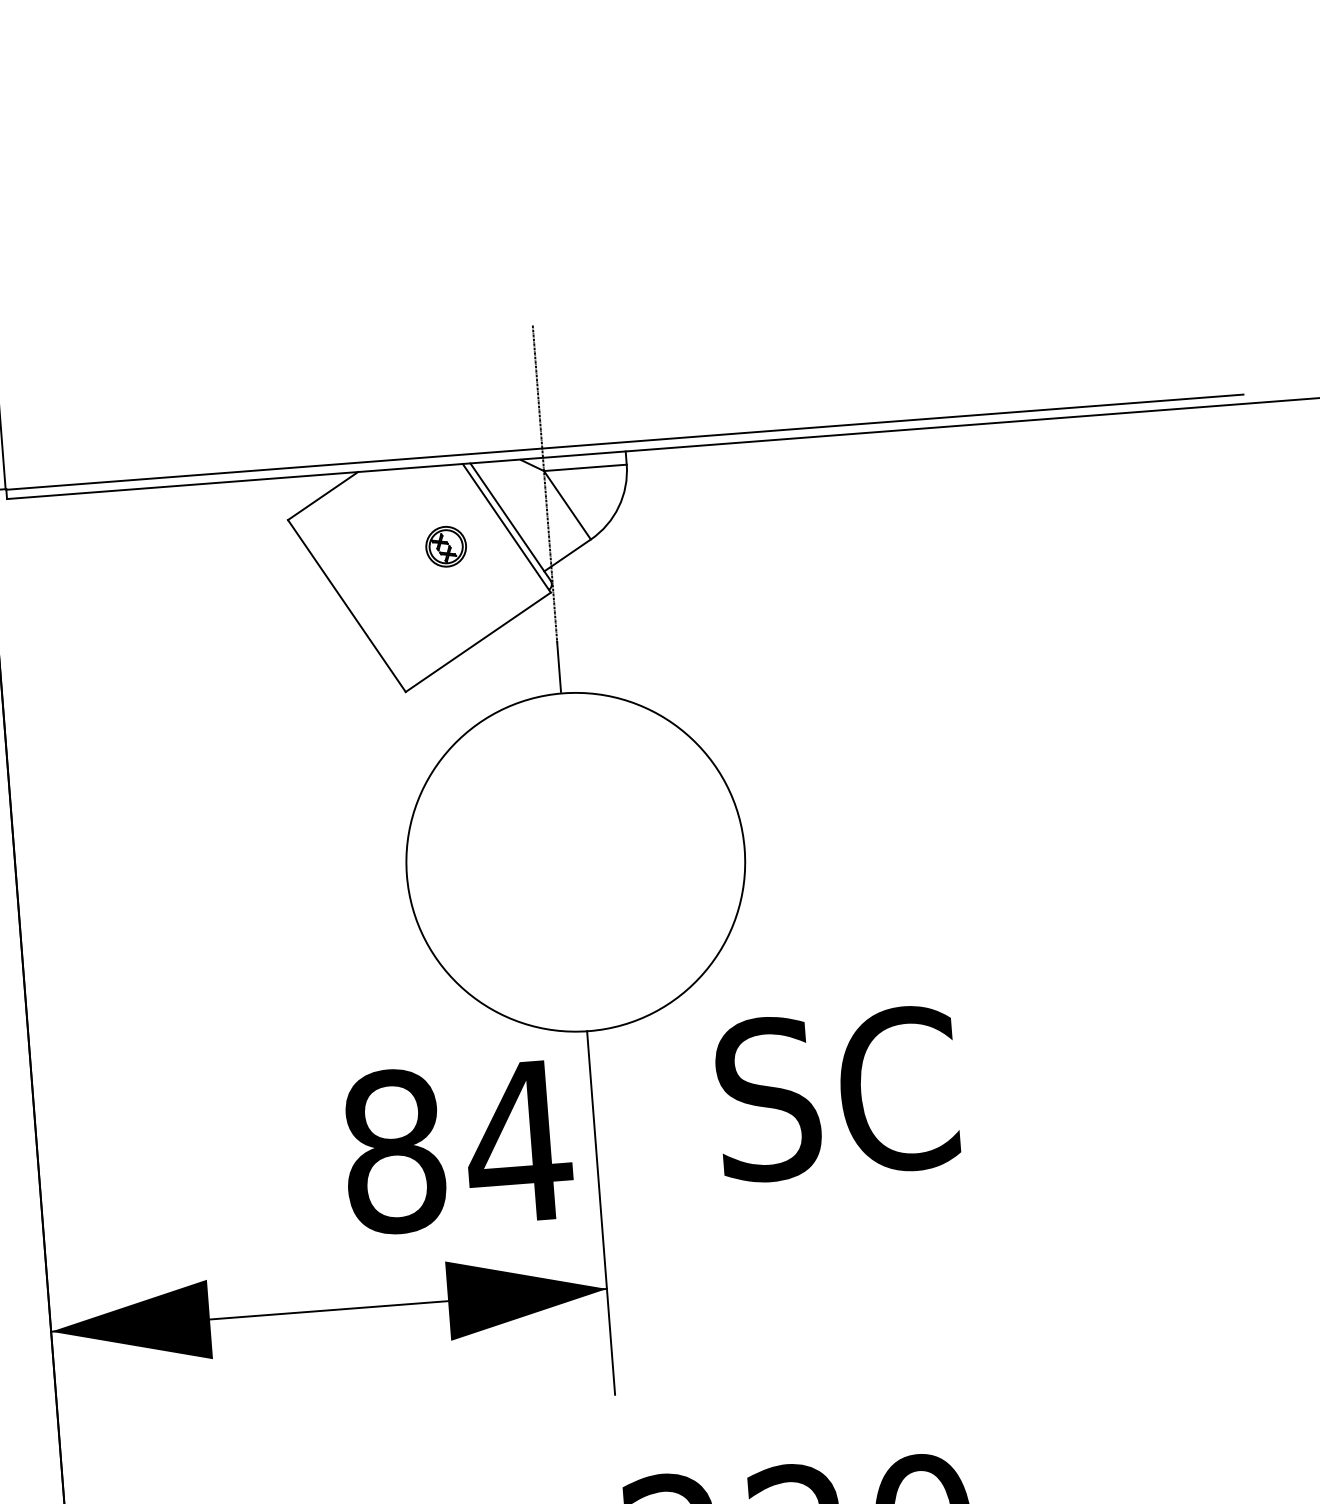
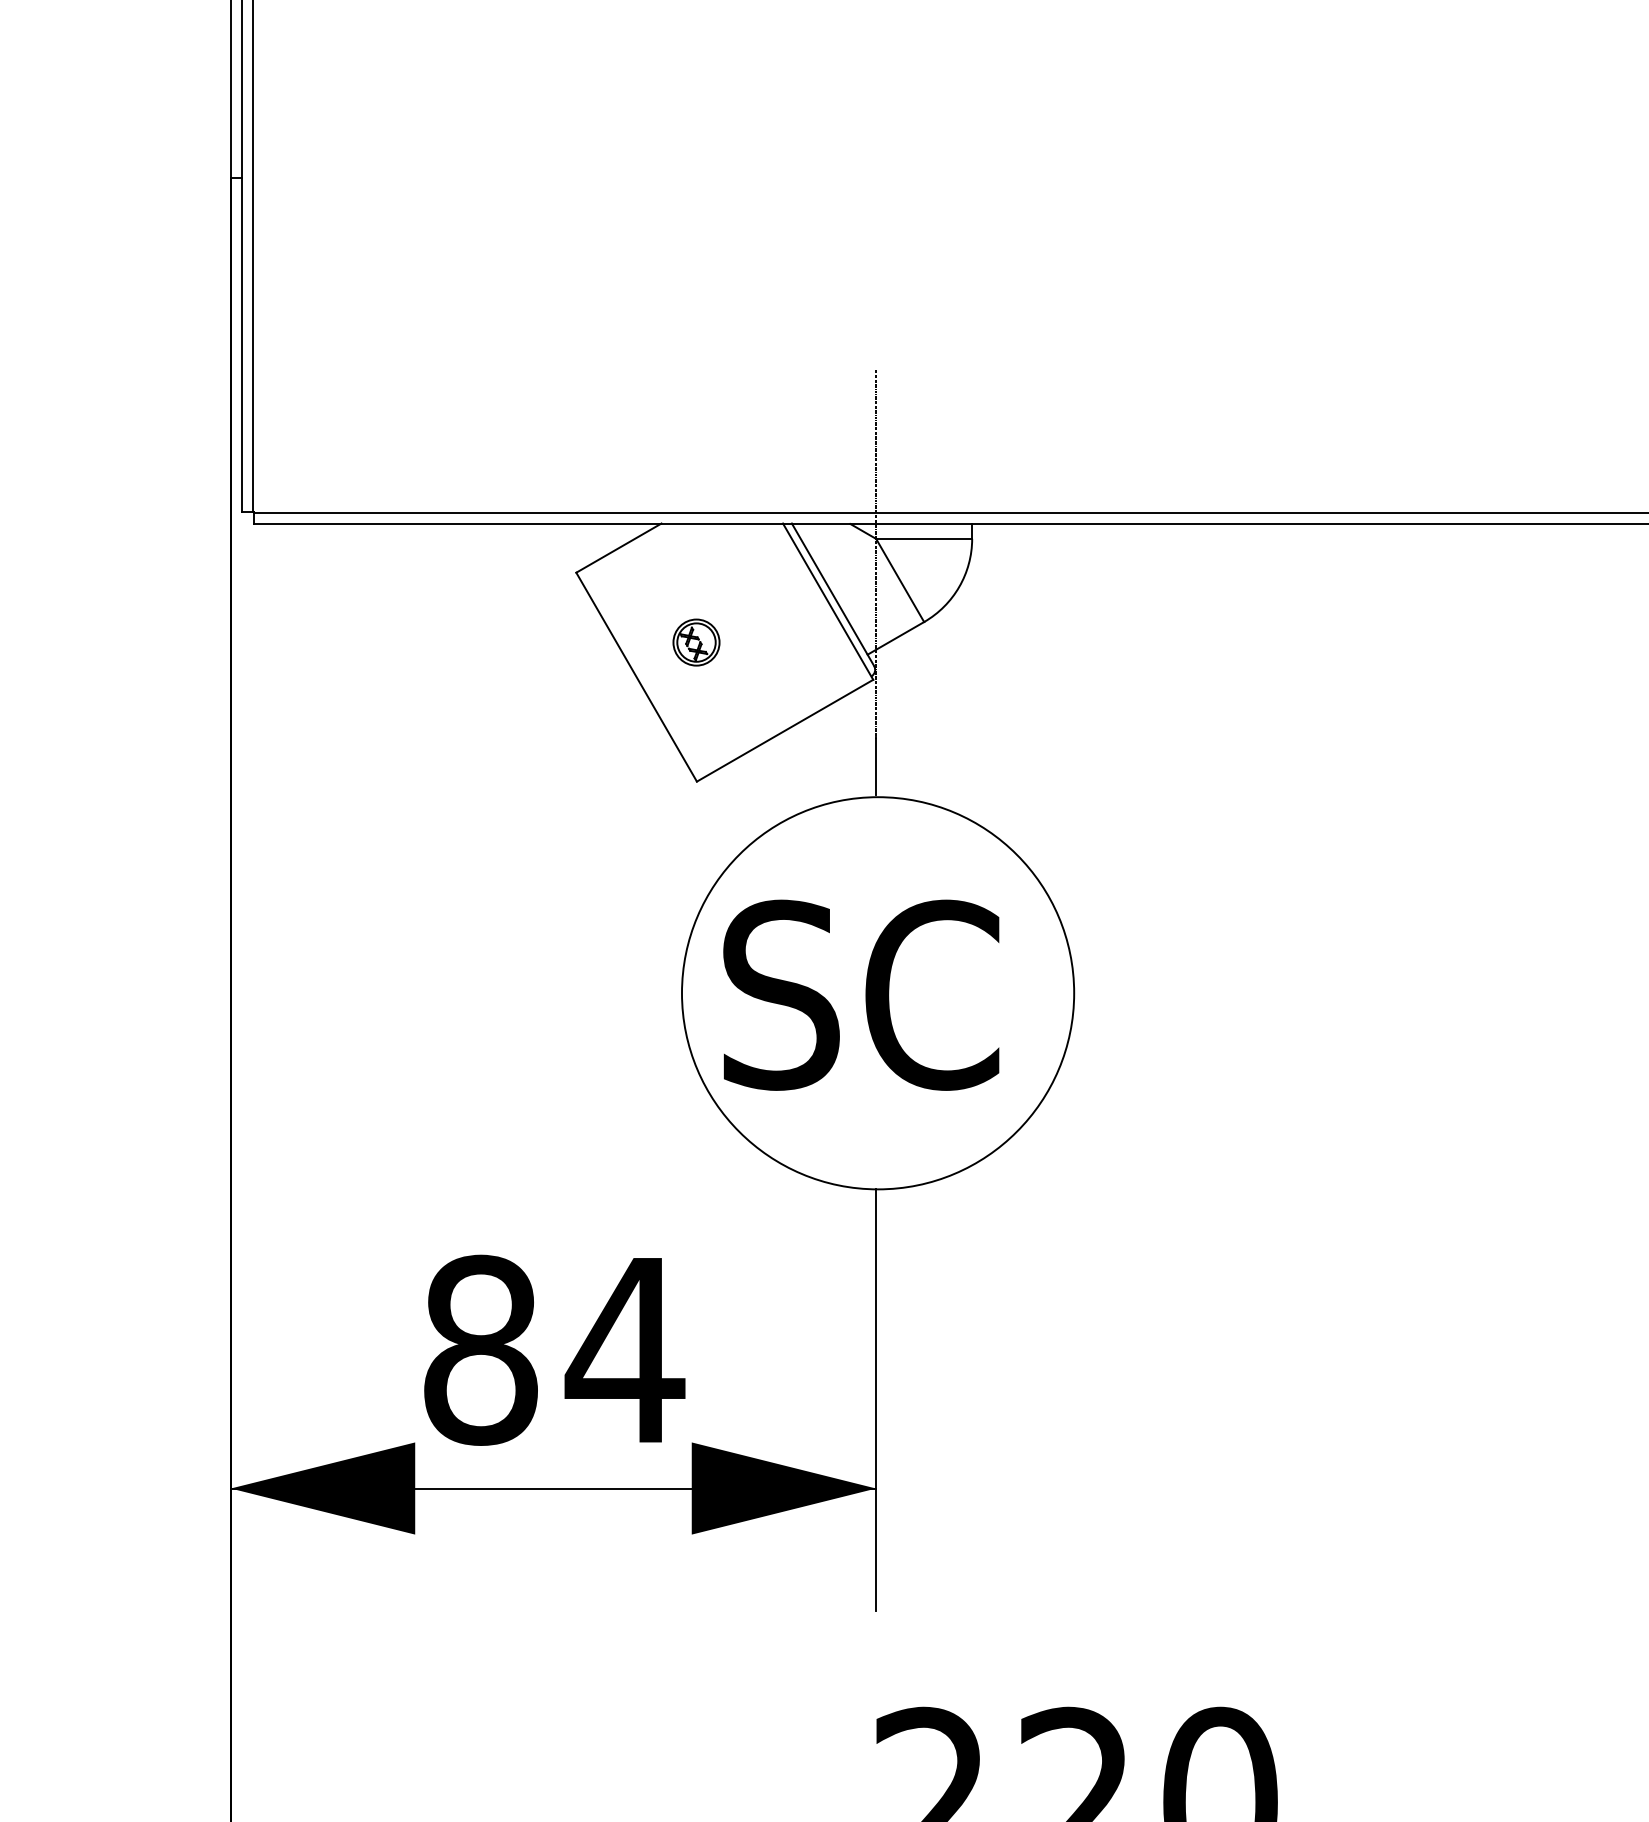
part: (446, 546) -> (696, 642), moved
text: (837, 1093) -> (861, 994), moved
text: (457, 1146) -> (554, 1349), moved

